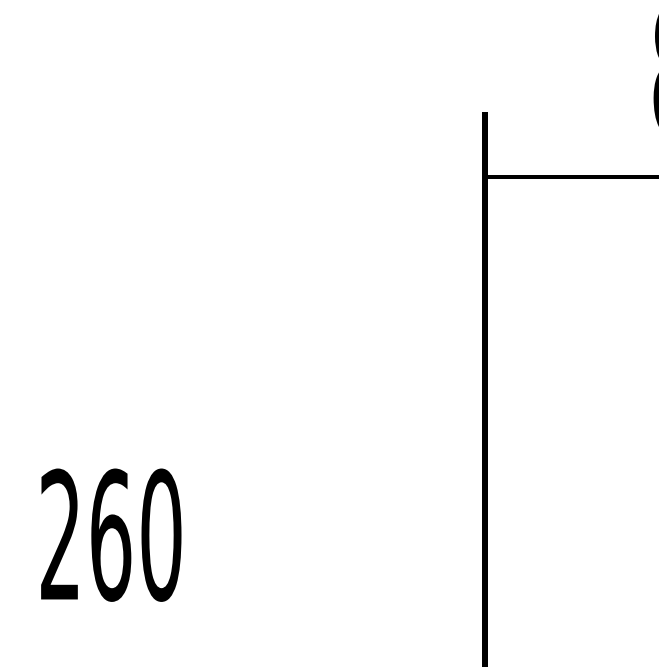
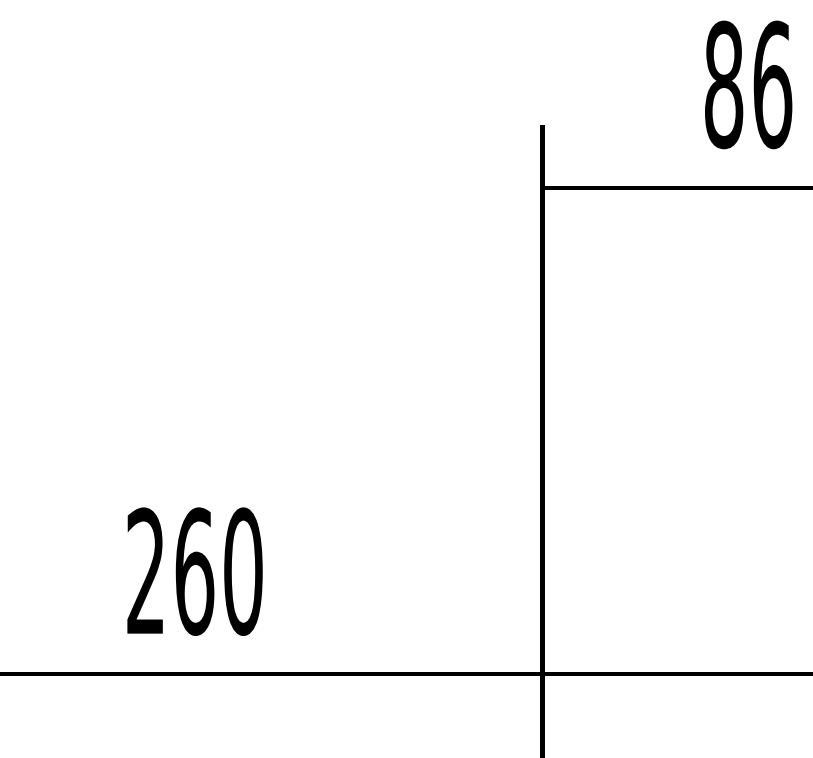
text: (110, 535) -> (194, 571), moved

